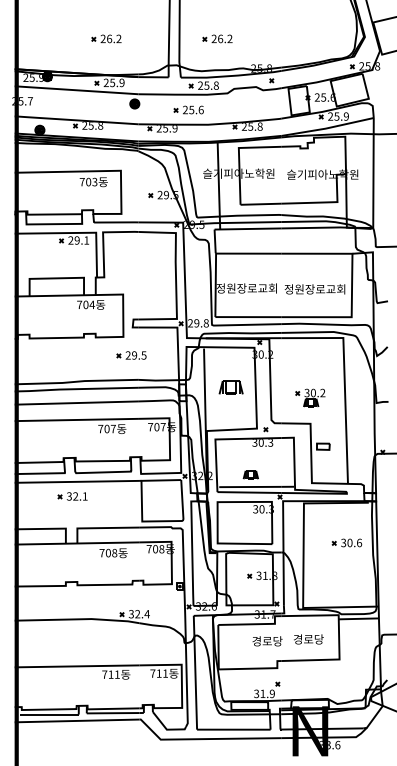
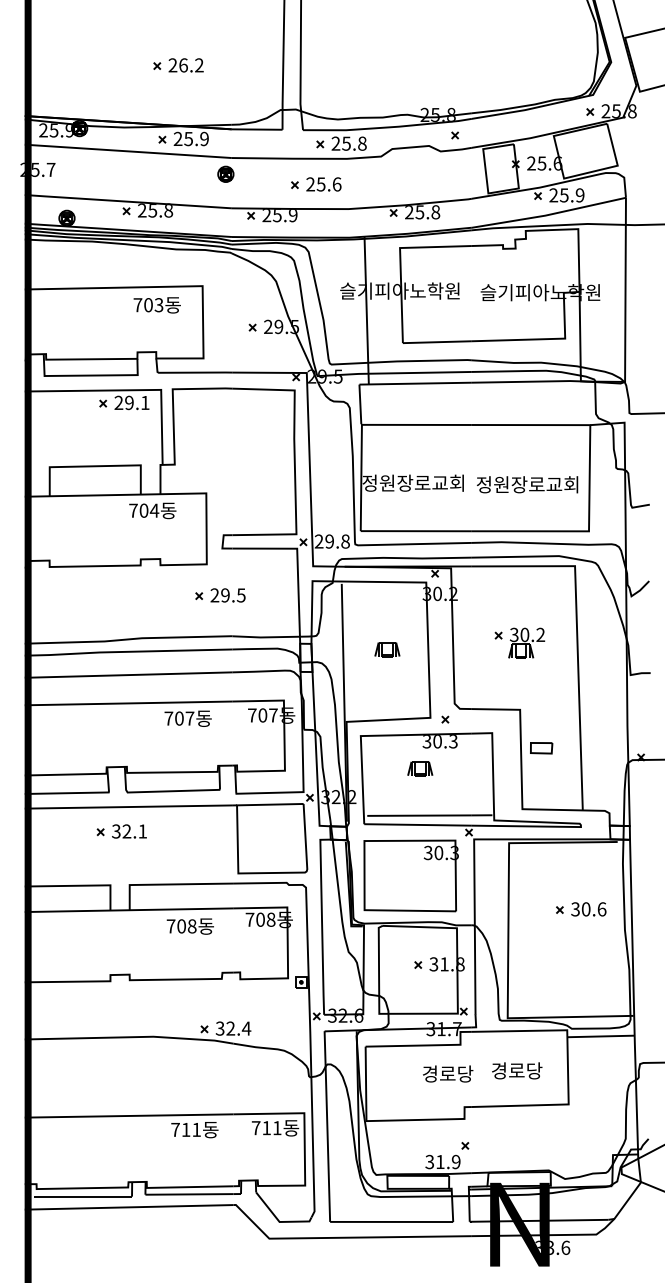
part: (217, 38) -> (364, 64), removed
part: (231, 387) -> (387, 649), size x0.62
part: (310, 397) -> (520, 642), moved
part: (250, 474) -> (419, 767), moved

